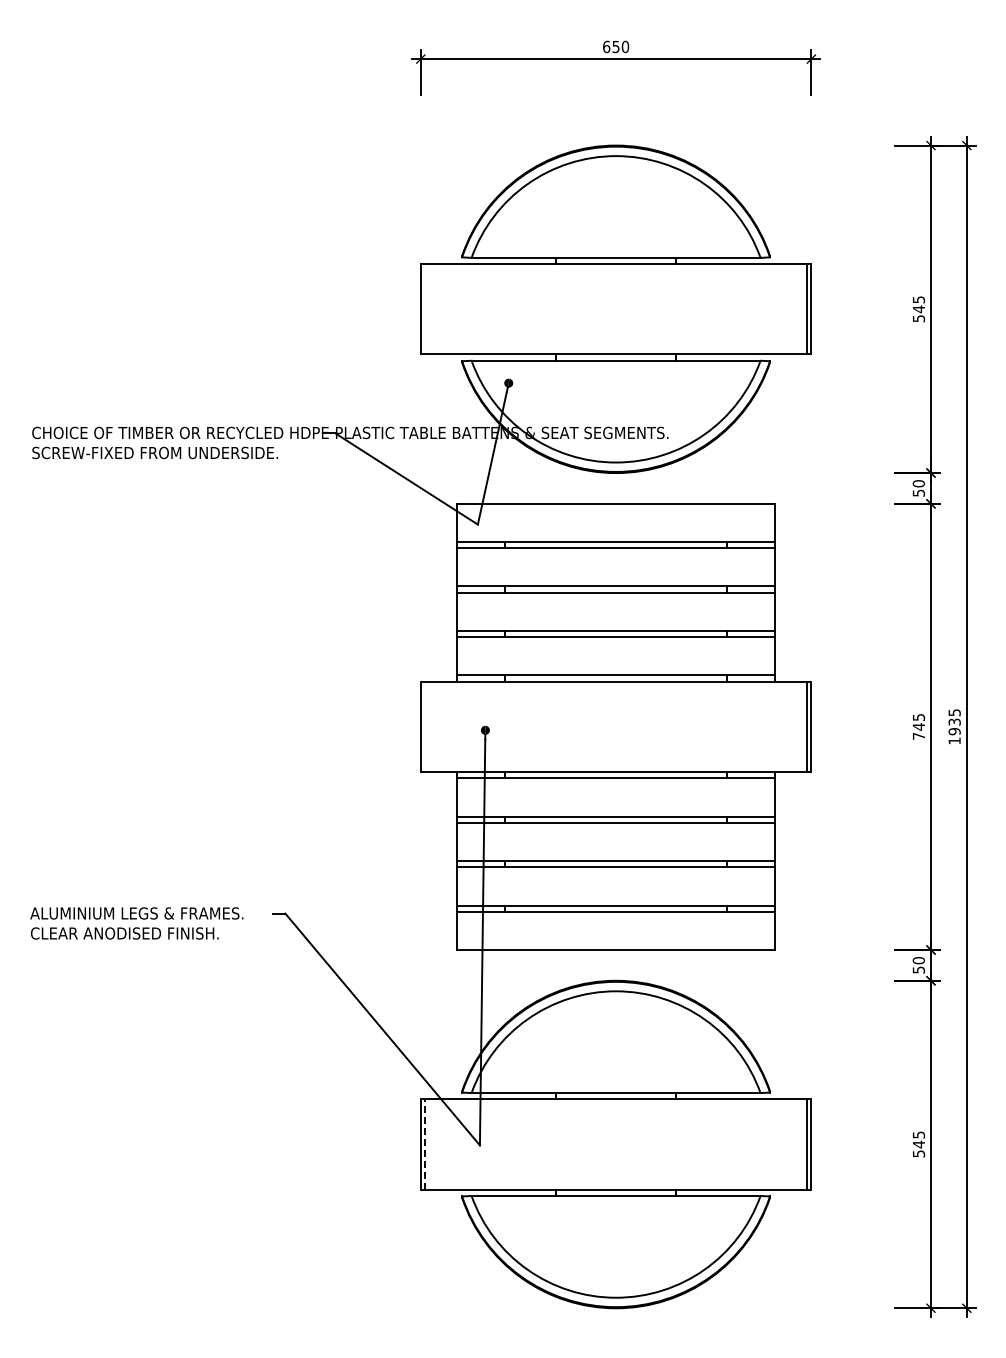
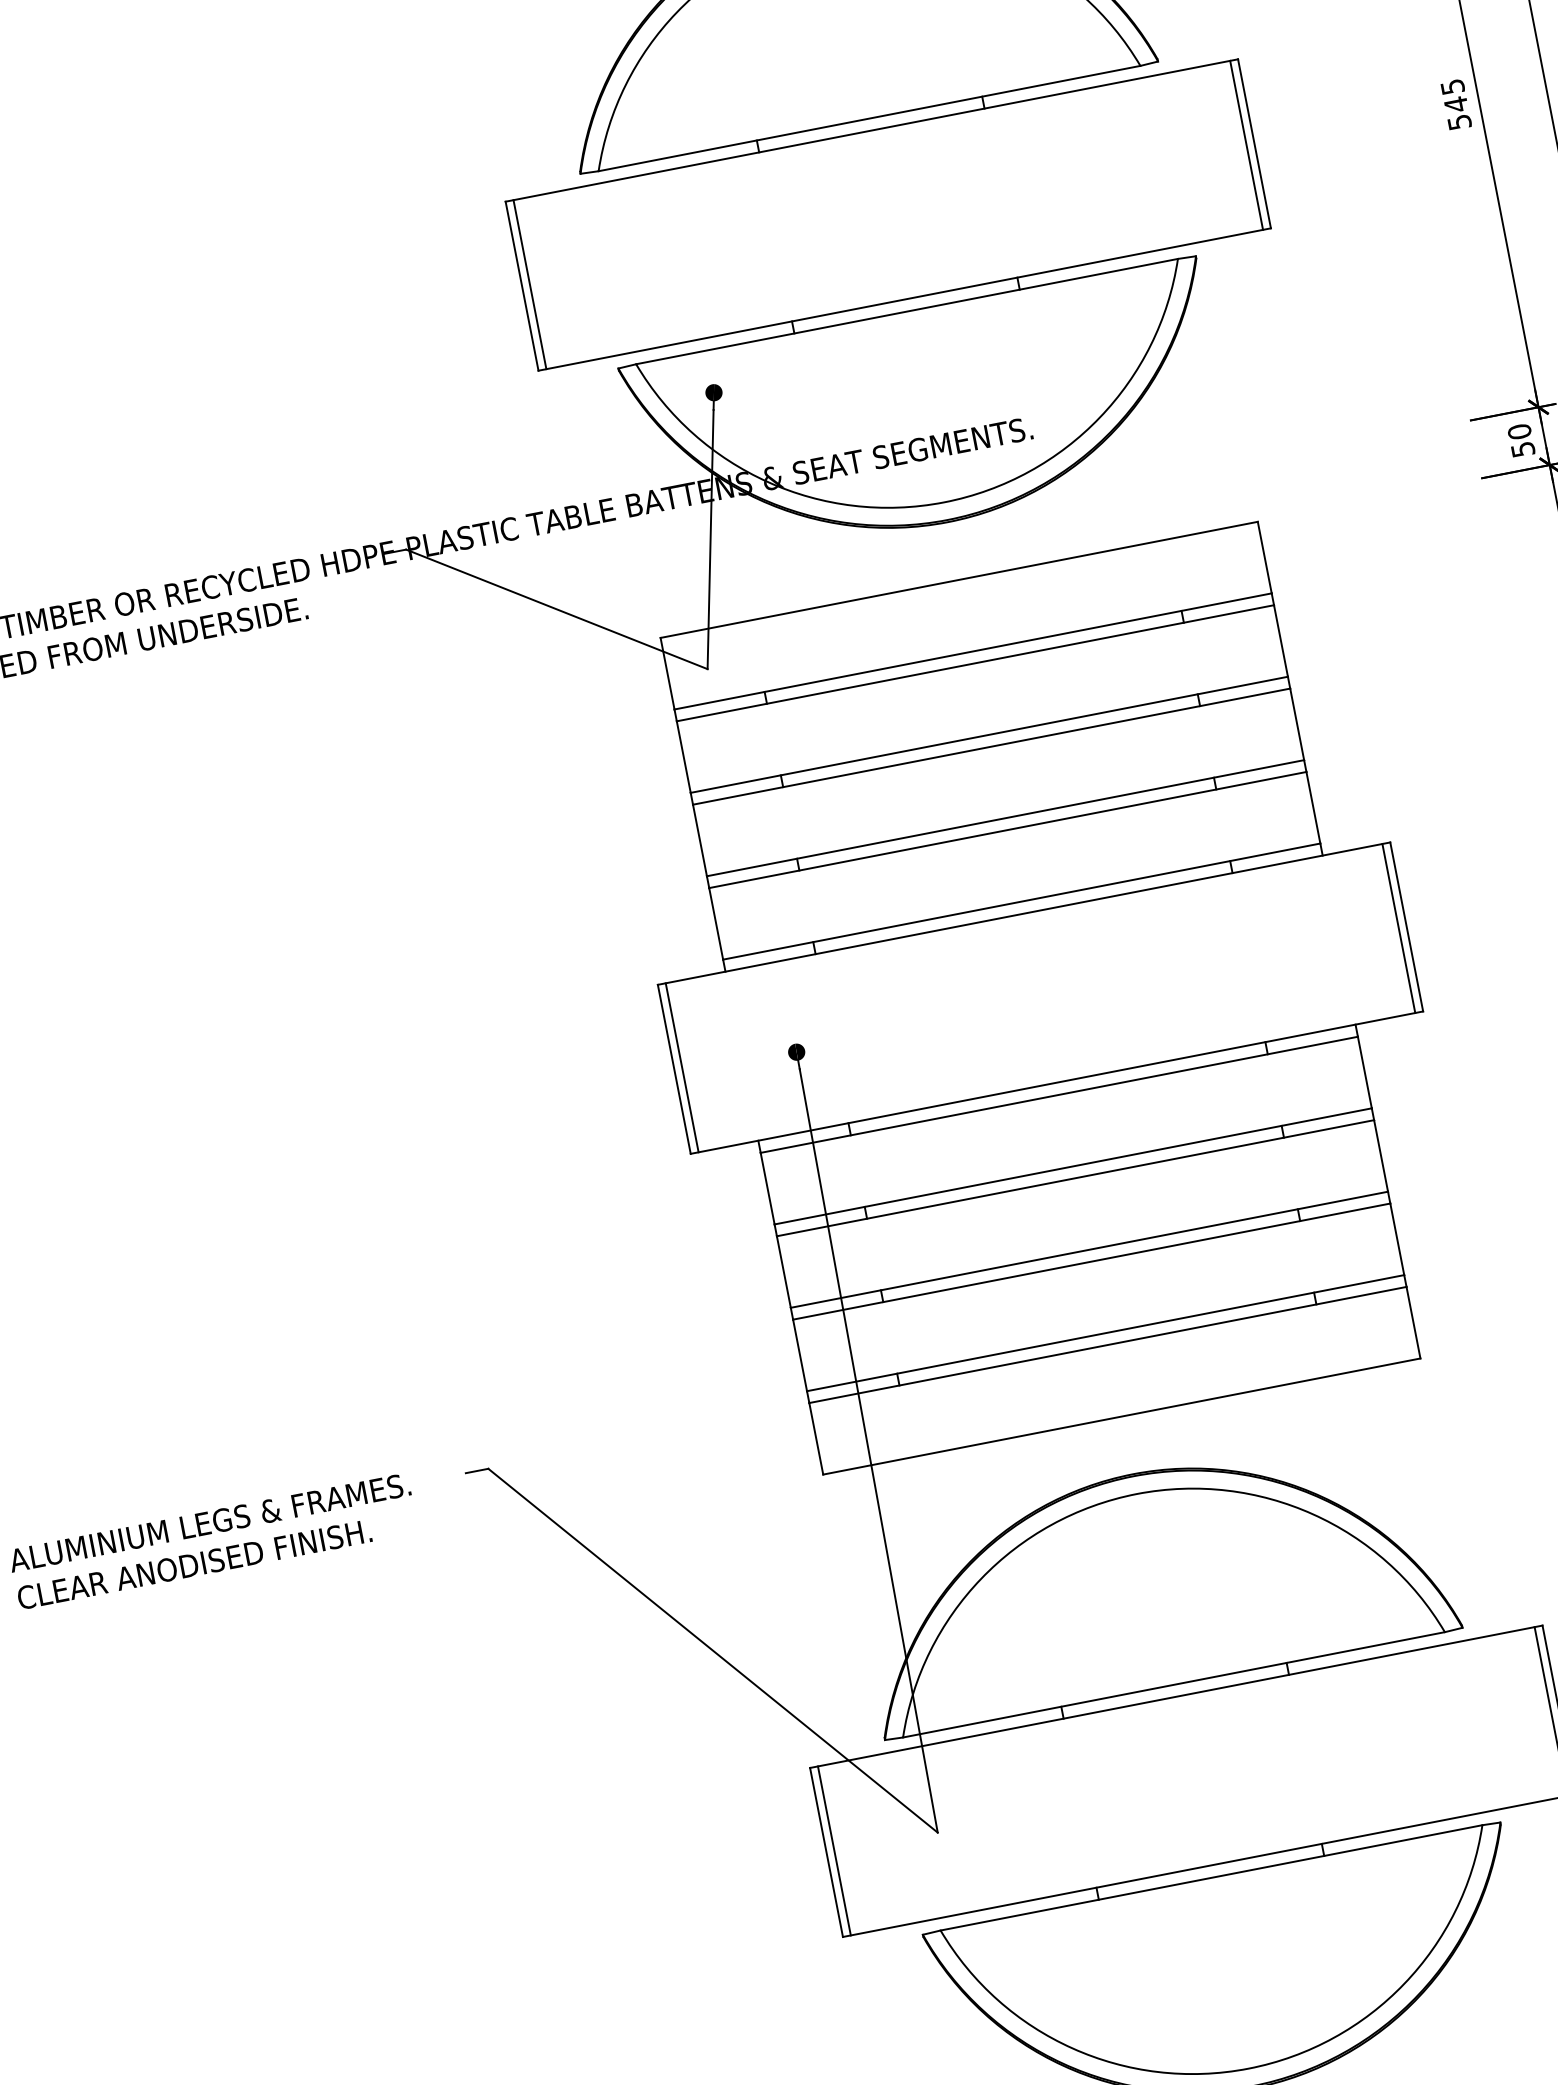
line: (425, 309) -> (530, 284), added
line: (425, 726) -> (682, 1066), added
line: (425, 1144) -> (835, 1850), dashed -> solid

